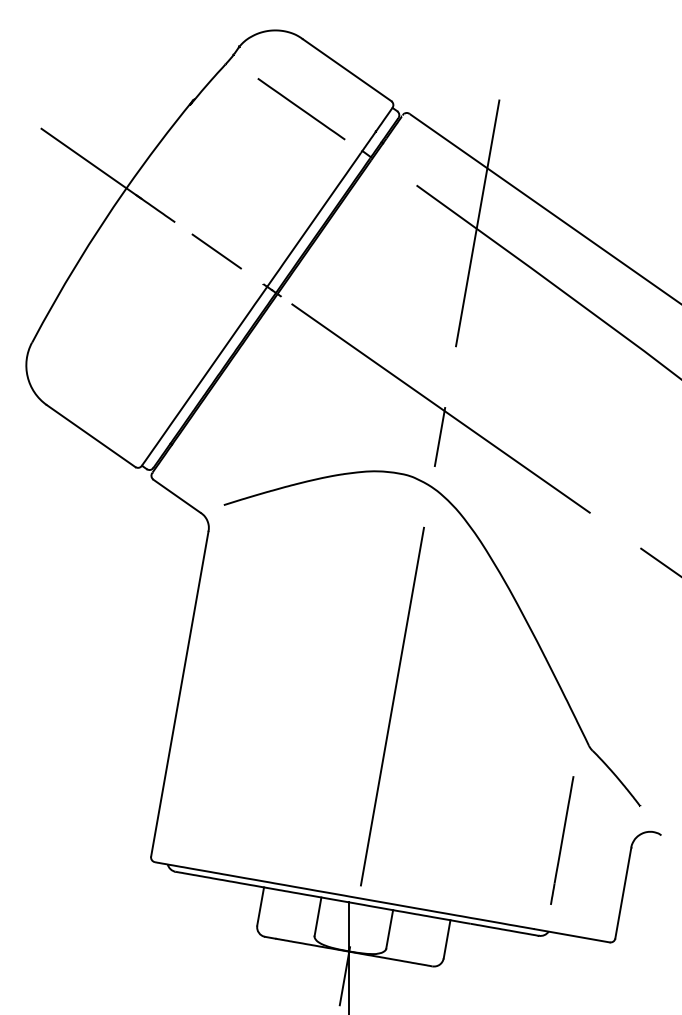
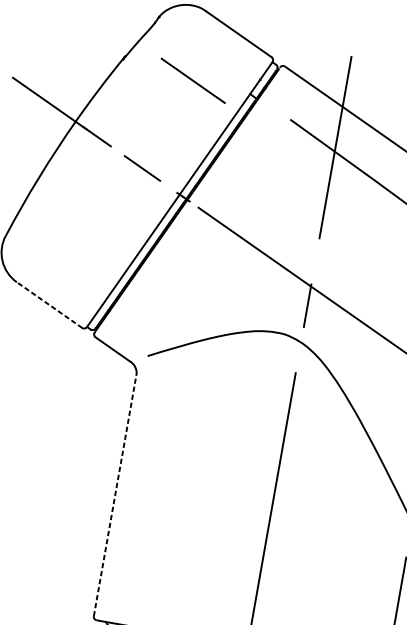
line: (301, 109) -> (193, 81), moved
line: (90, 435) -> (49, 304), solid -> dashed
line: (179, 694) -> (114, 496), solid -> dashed

